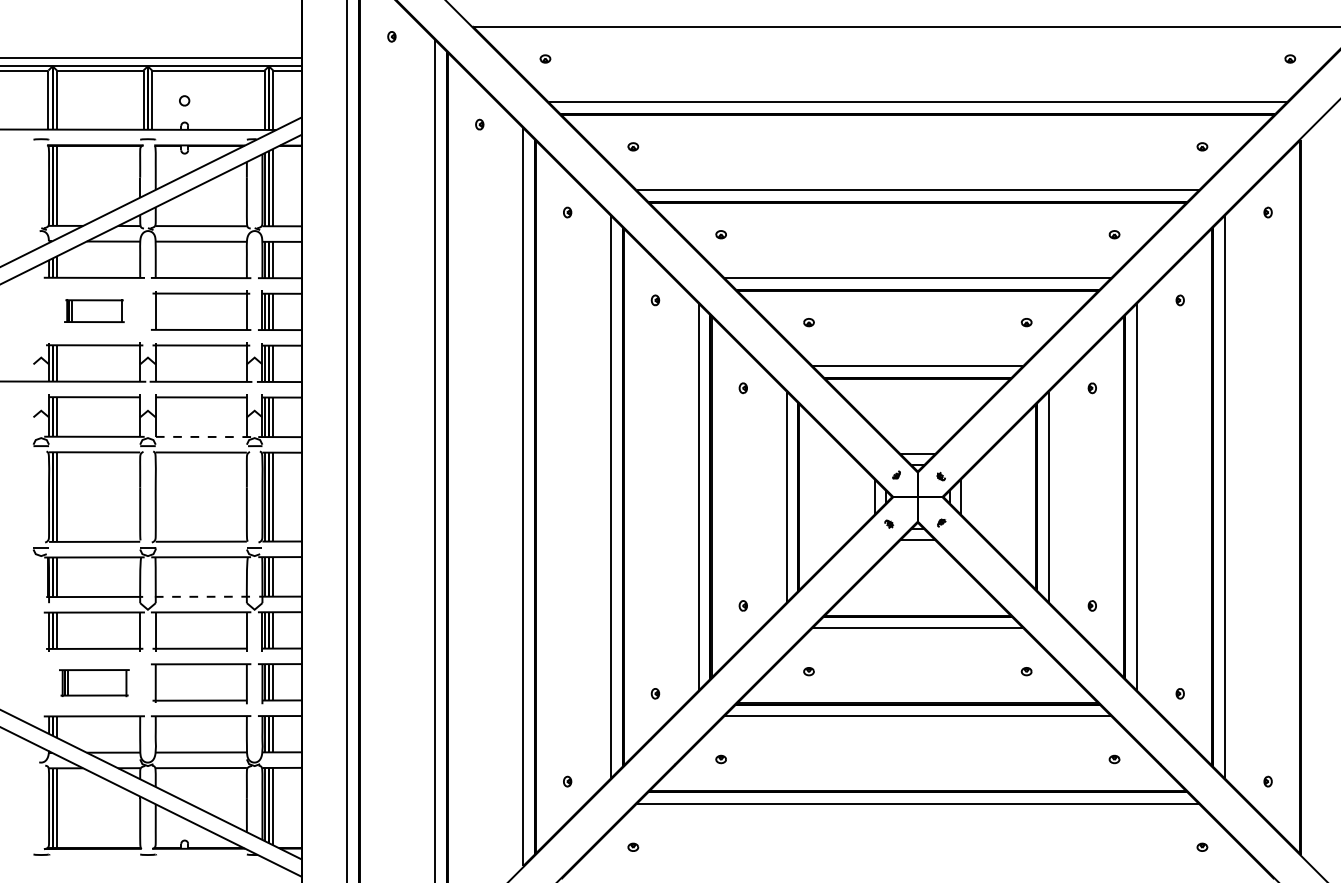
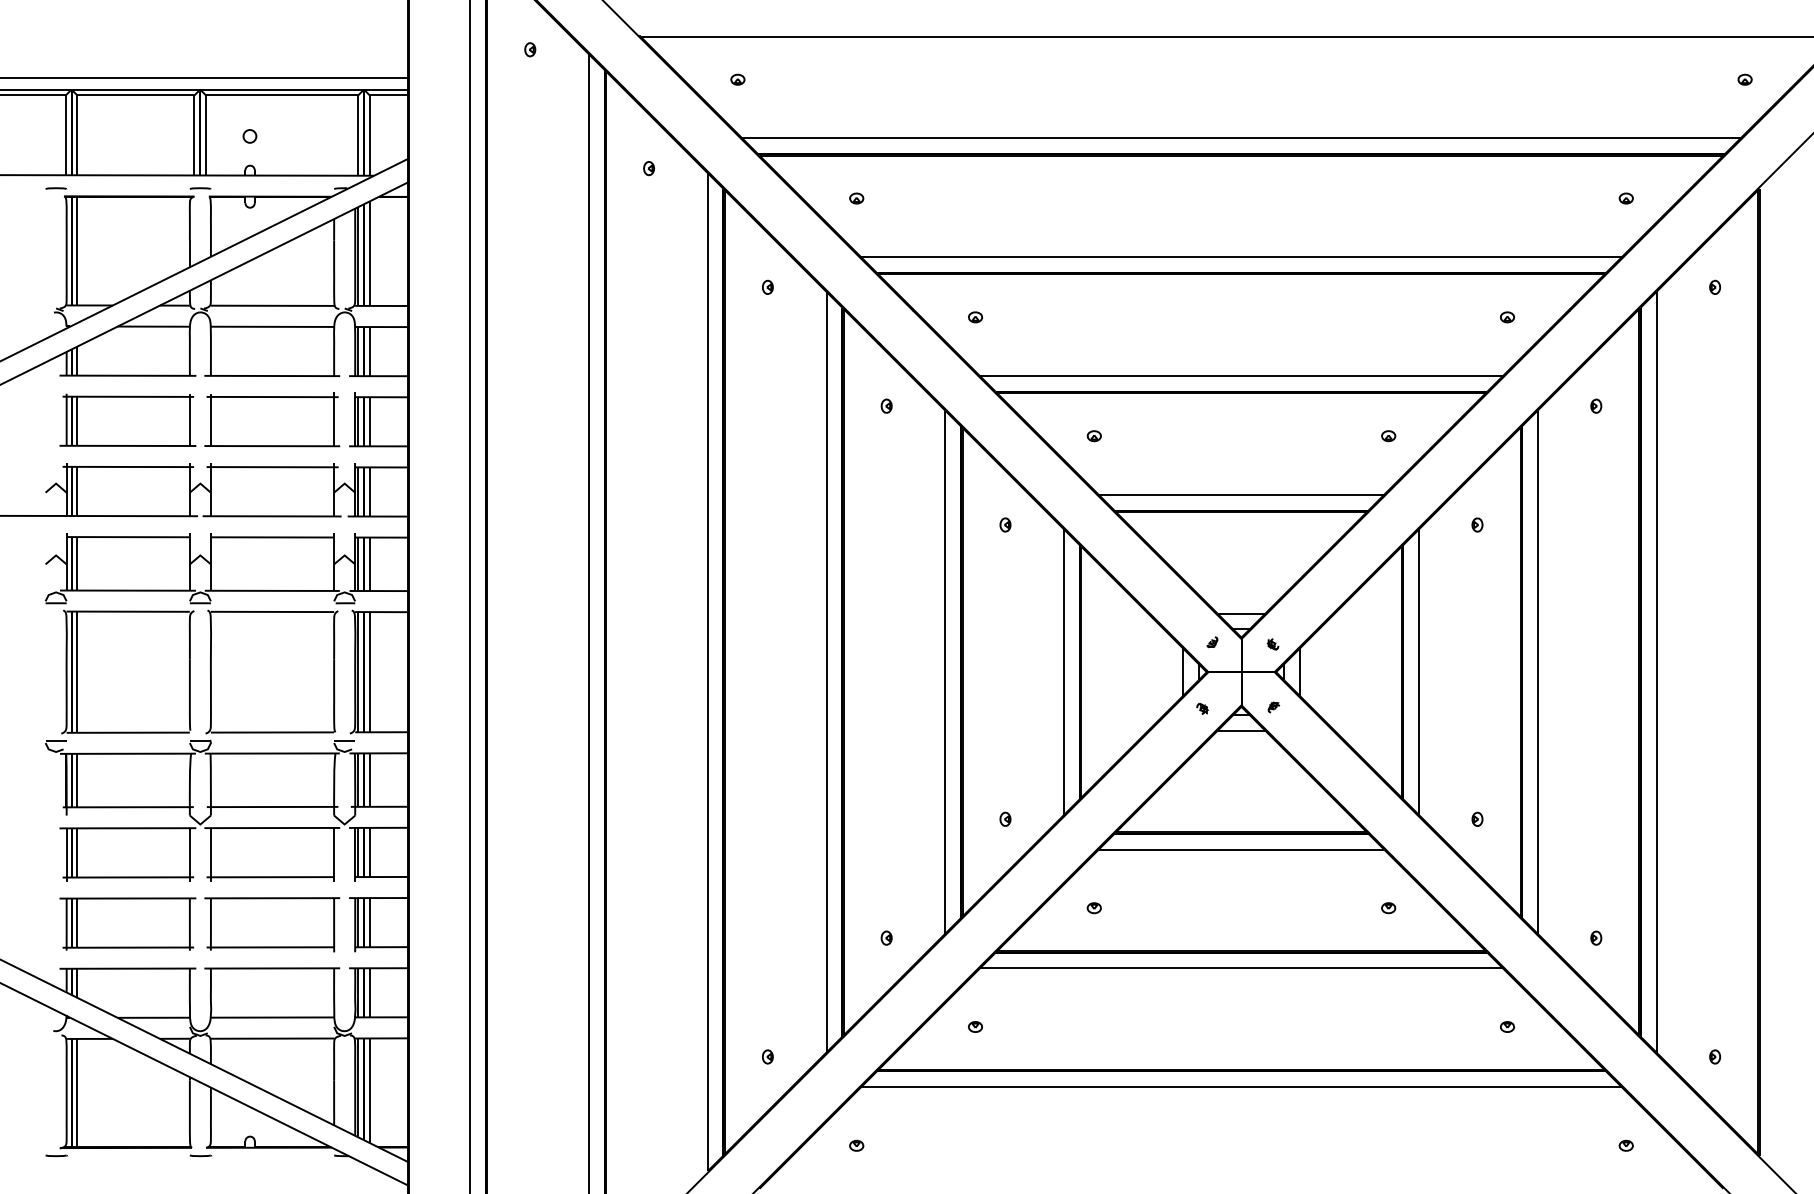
part: (94, 310) -> (127, 419), size x1.67
line: (201, 436) -> (272, 590), dashed -> solid
line: (201, 597) -> (272, 807), dashed -> solid
part: (94, 682) -> (127, 923), size x1.43

